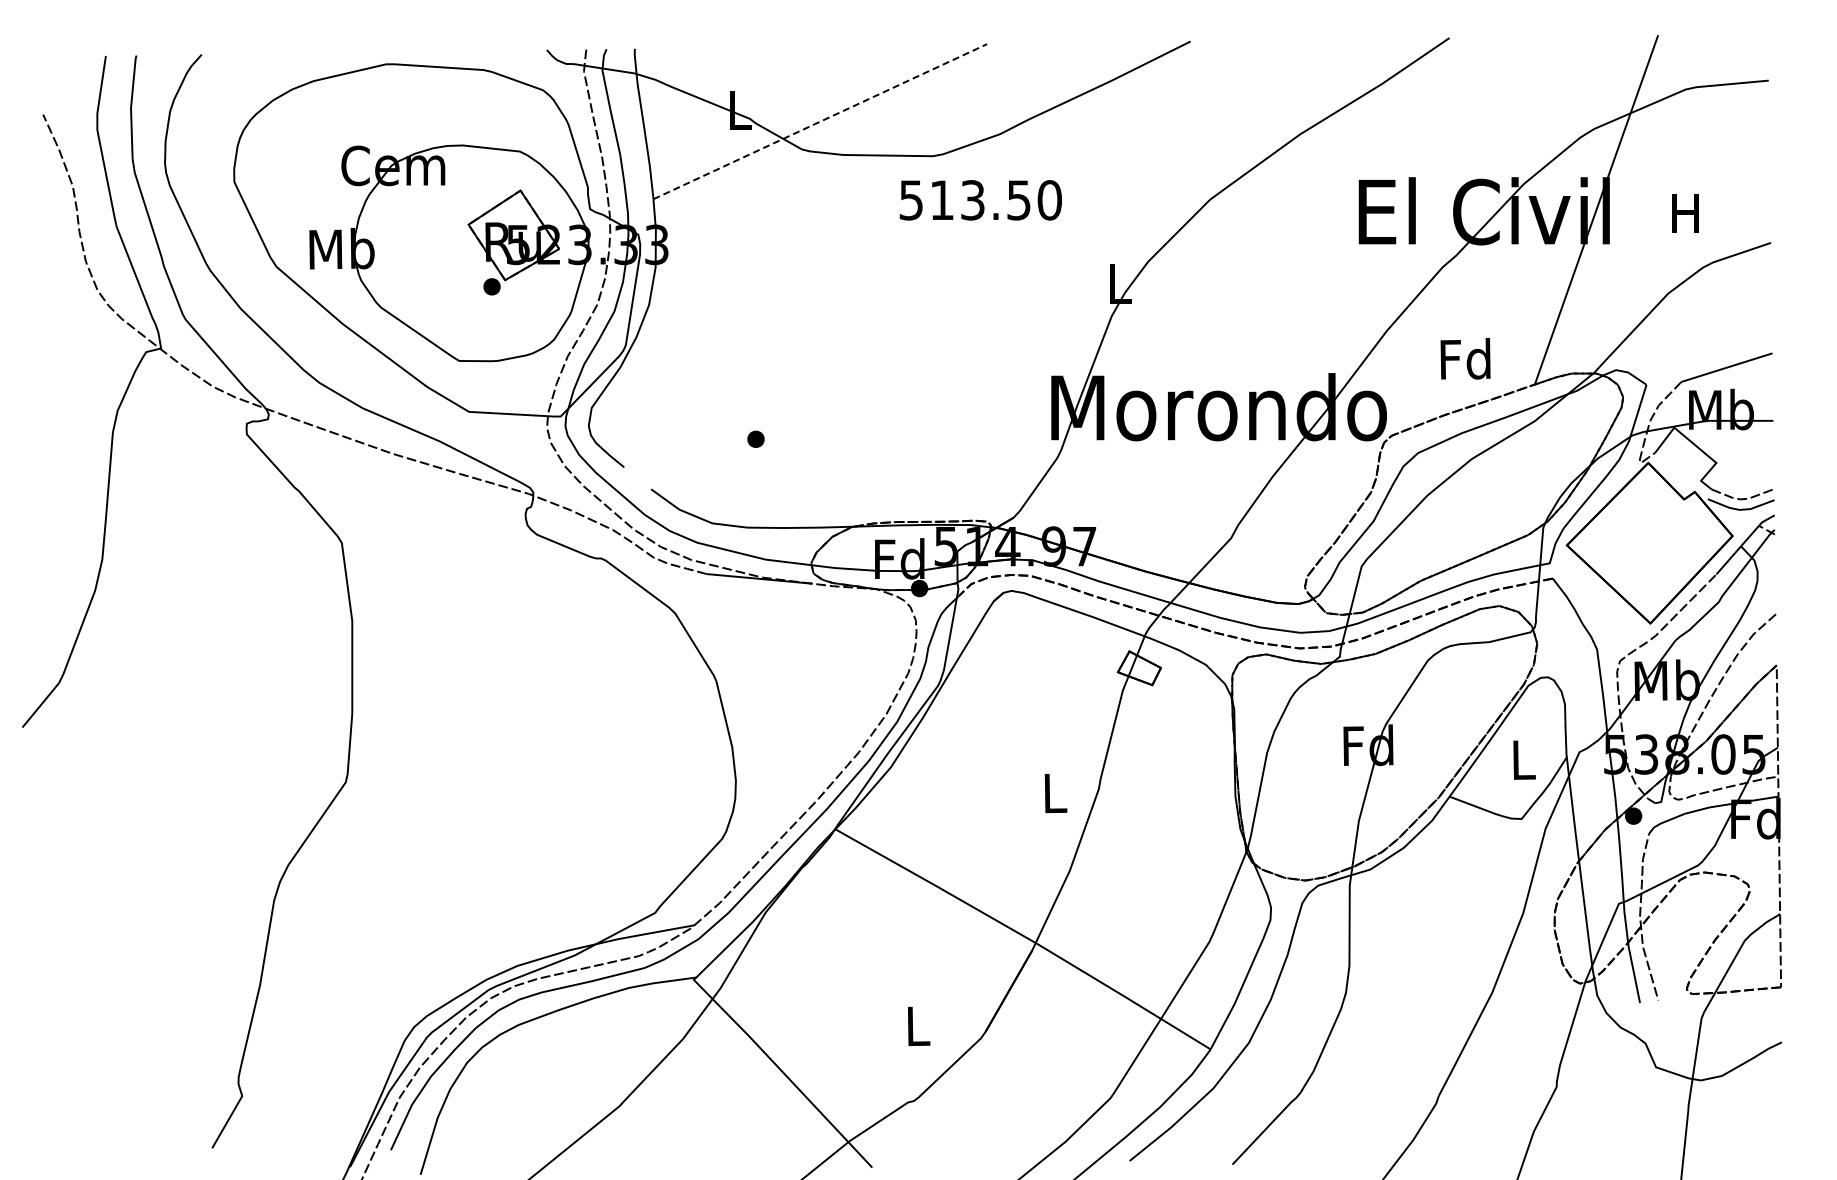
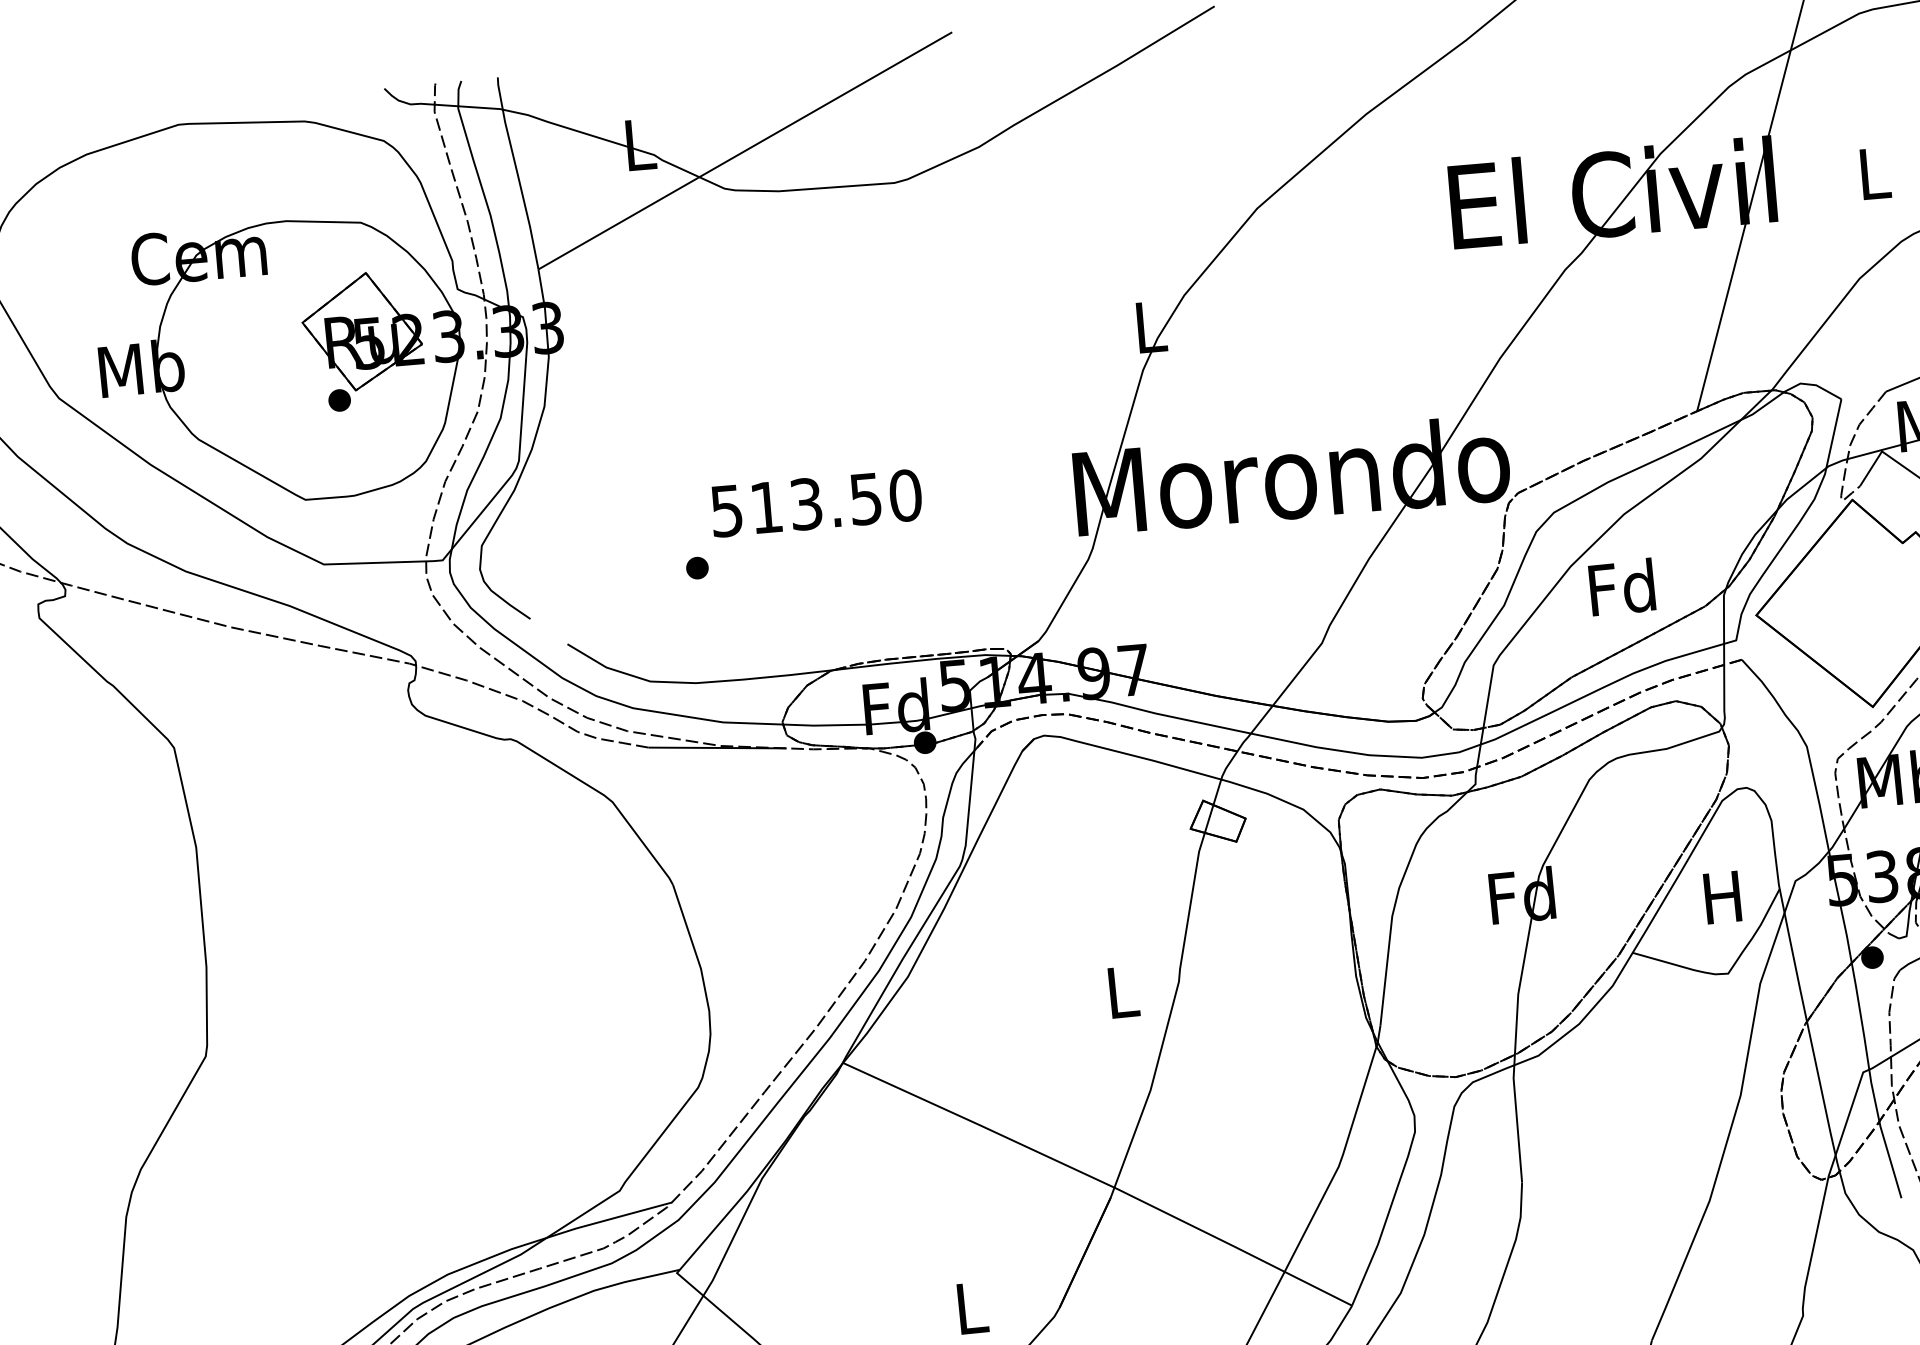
line: (820, 121) -> (745, 150), dashed -> solid
text: (980, 200) -> (816, 503), moved
text: (1685, 213) -> (1872, 173), H -> L
text: (1465, 358) -> (1621, 586), moved
text: (1522, 759) -> (1722, 896), L -> H

